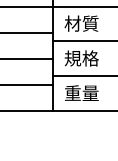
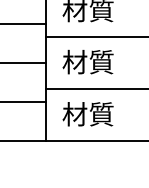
text: (81, 58) -> (87, 62), 規格 -> 材質
text: (81, 93) -> (87, 114), 重量 -> 材質

